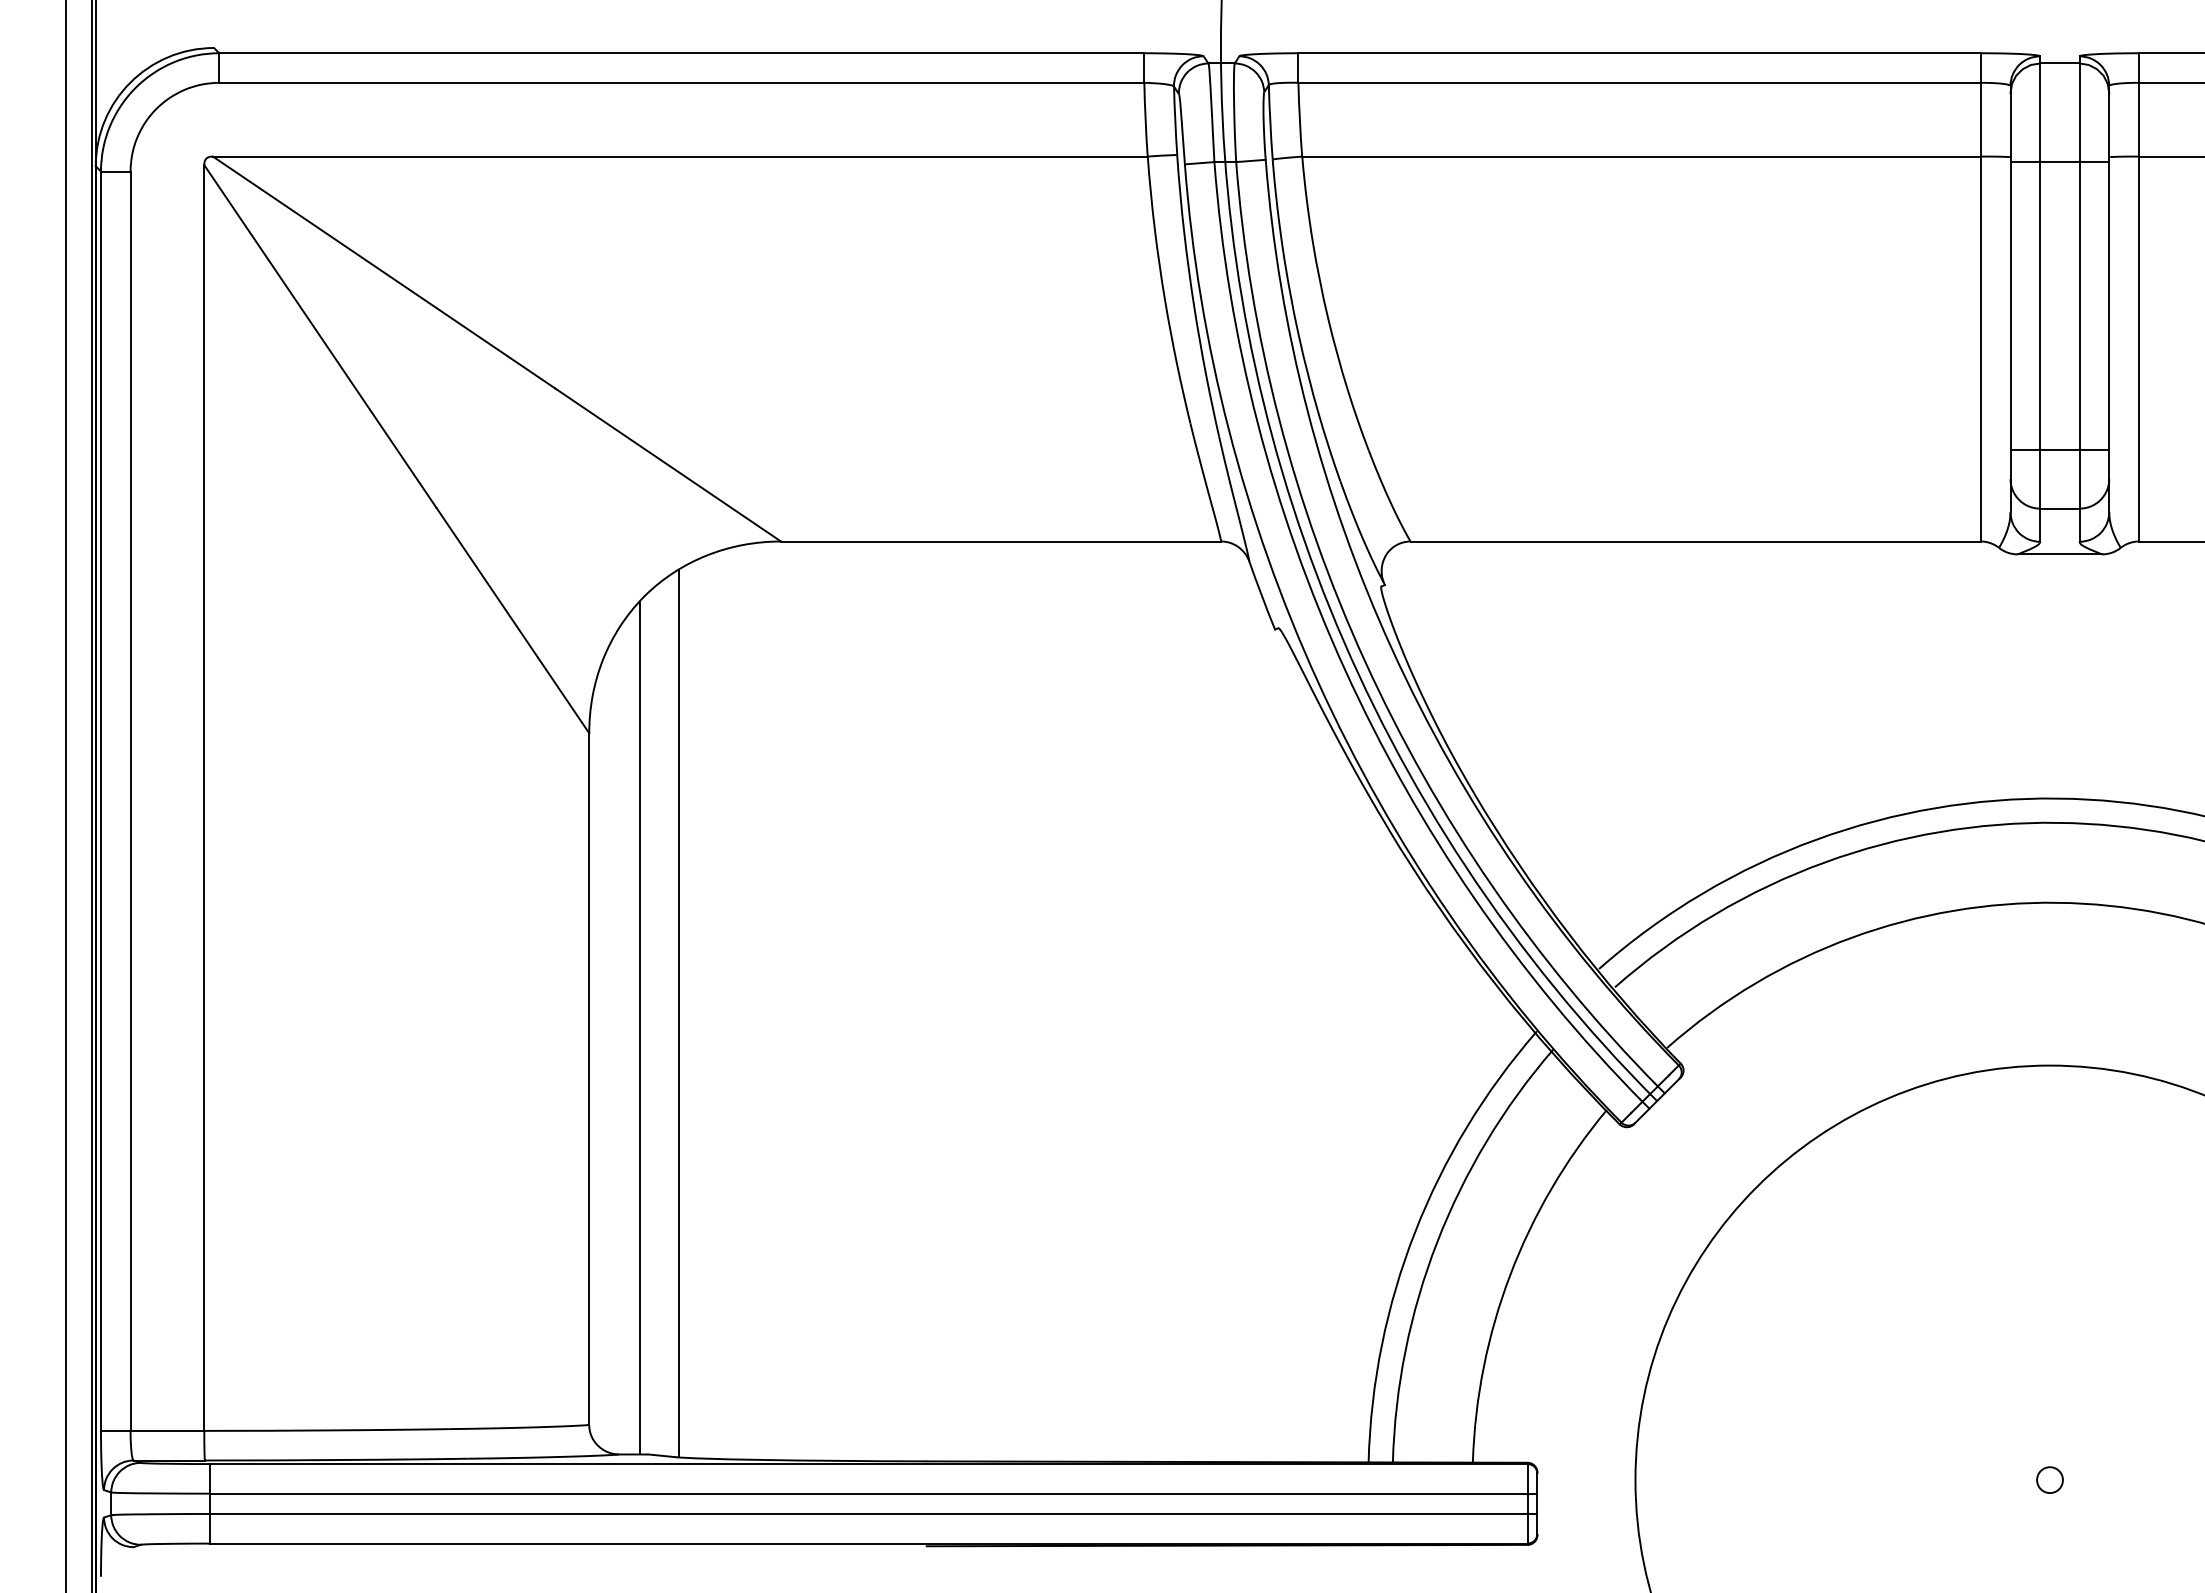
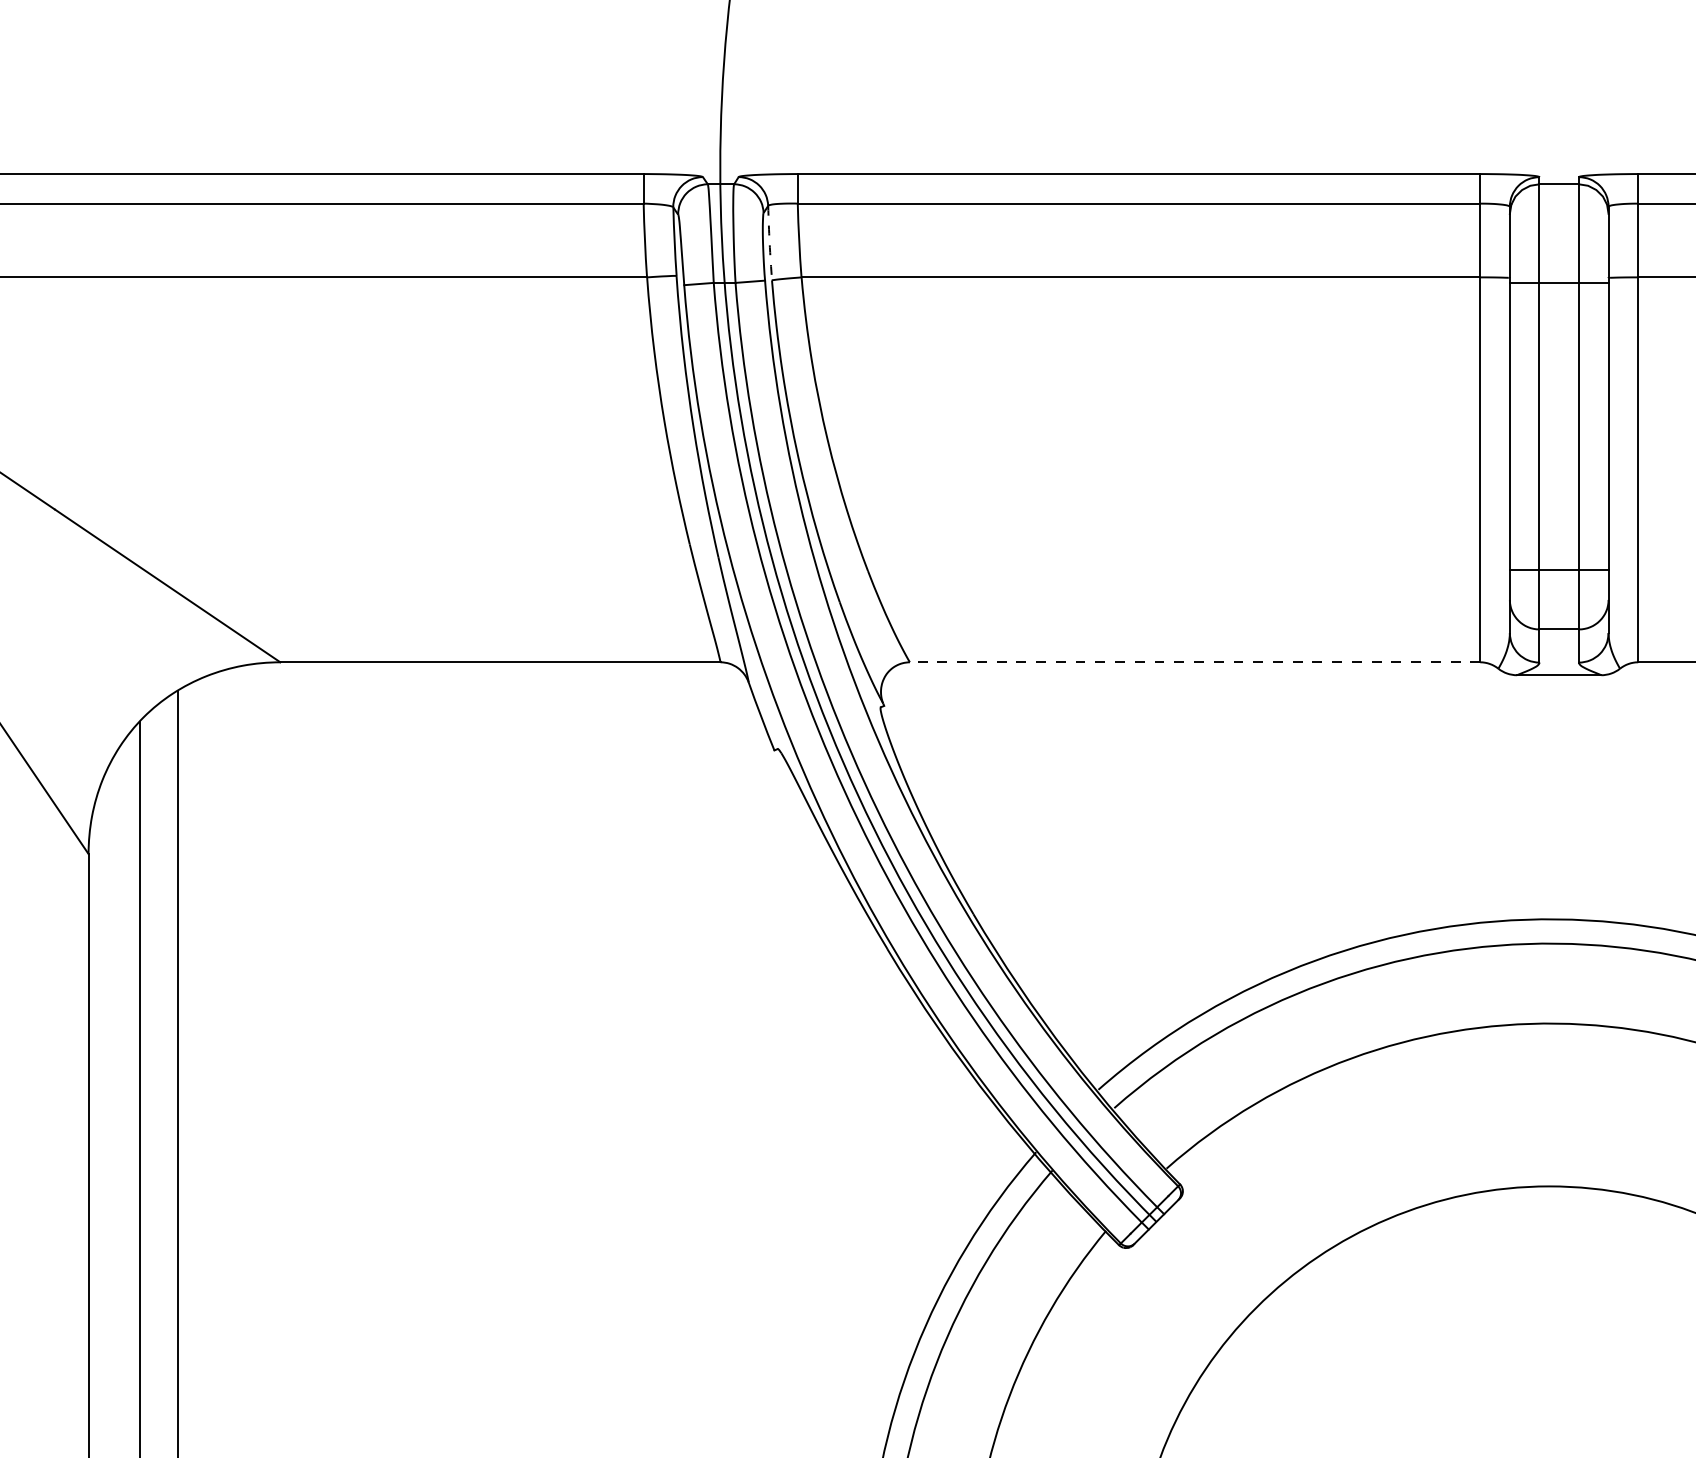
arc: (1270, 122) -> (769, 243), solid -> dashed
line: (1695, 541) -> (1194, 662), solid -> dashed

